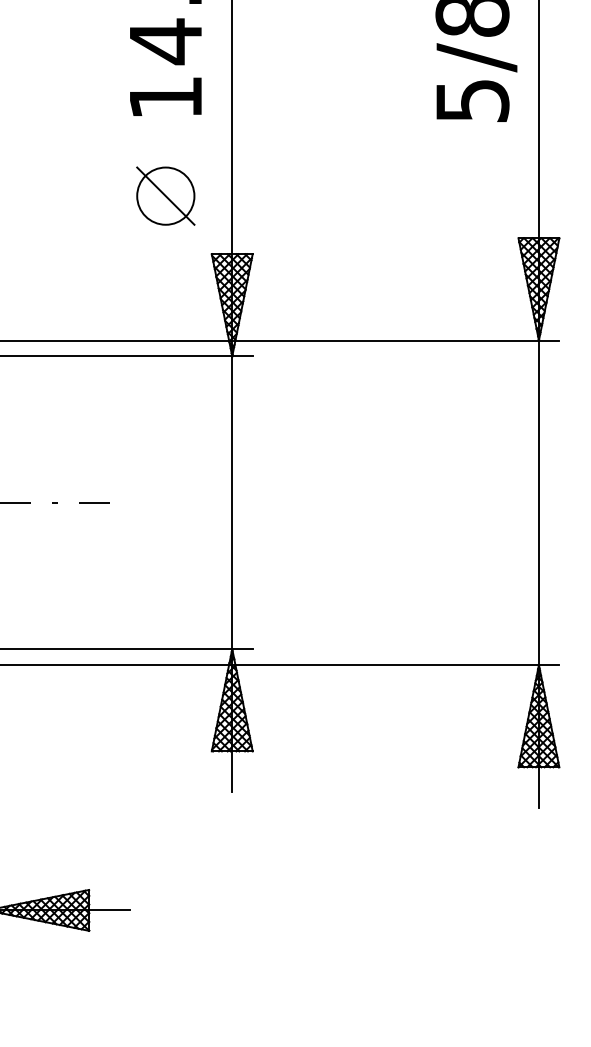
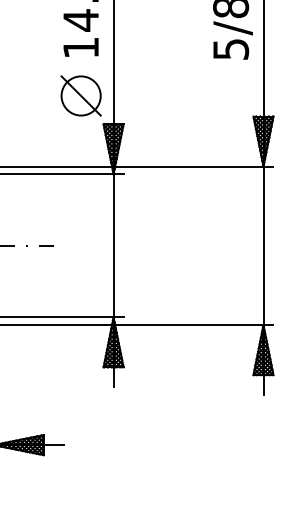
part: (164, 195) -> (80, 95), size x1.4

